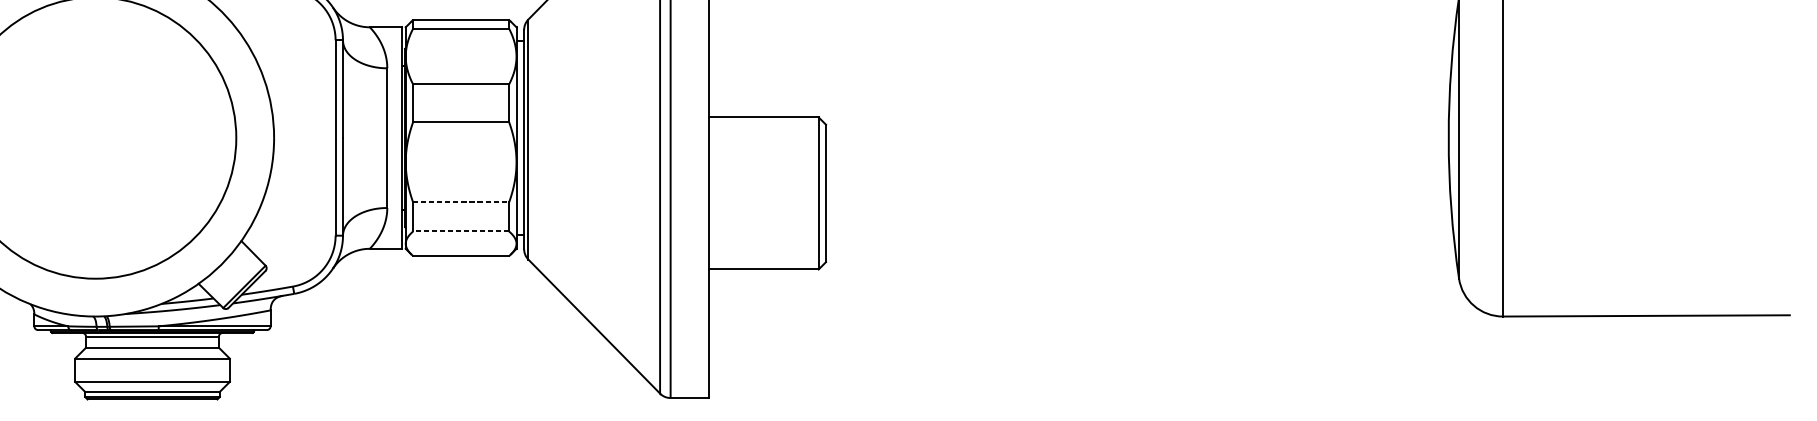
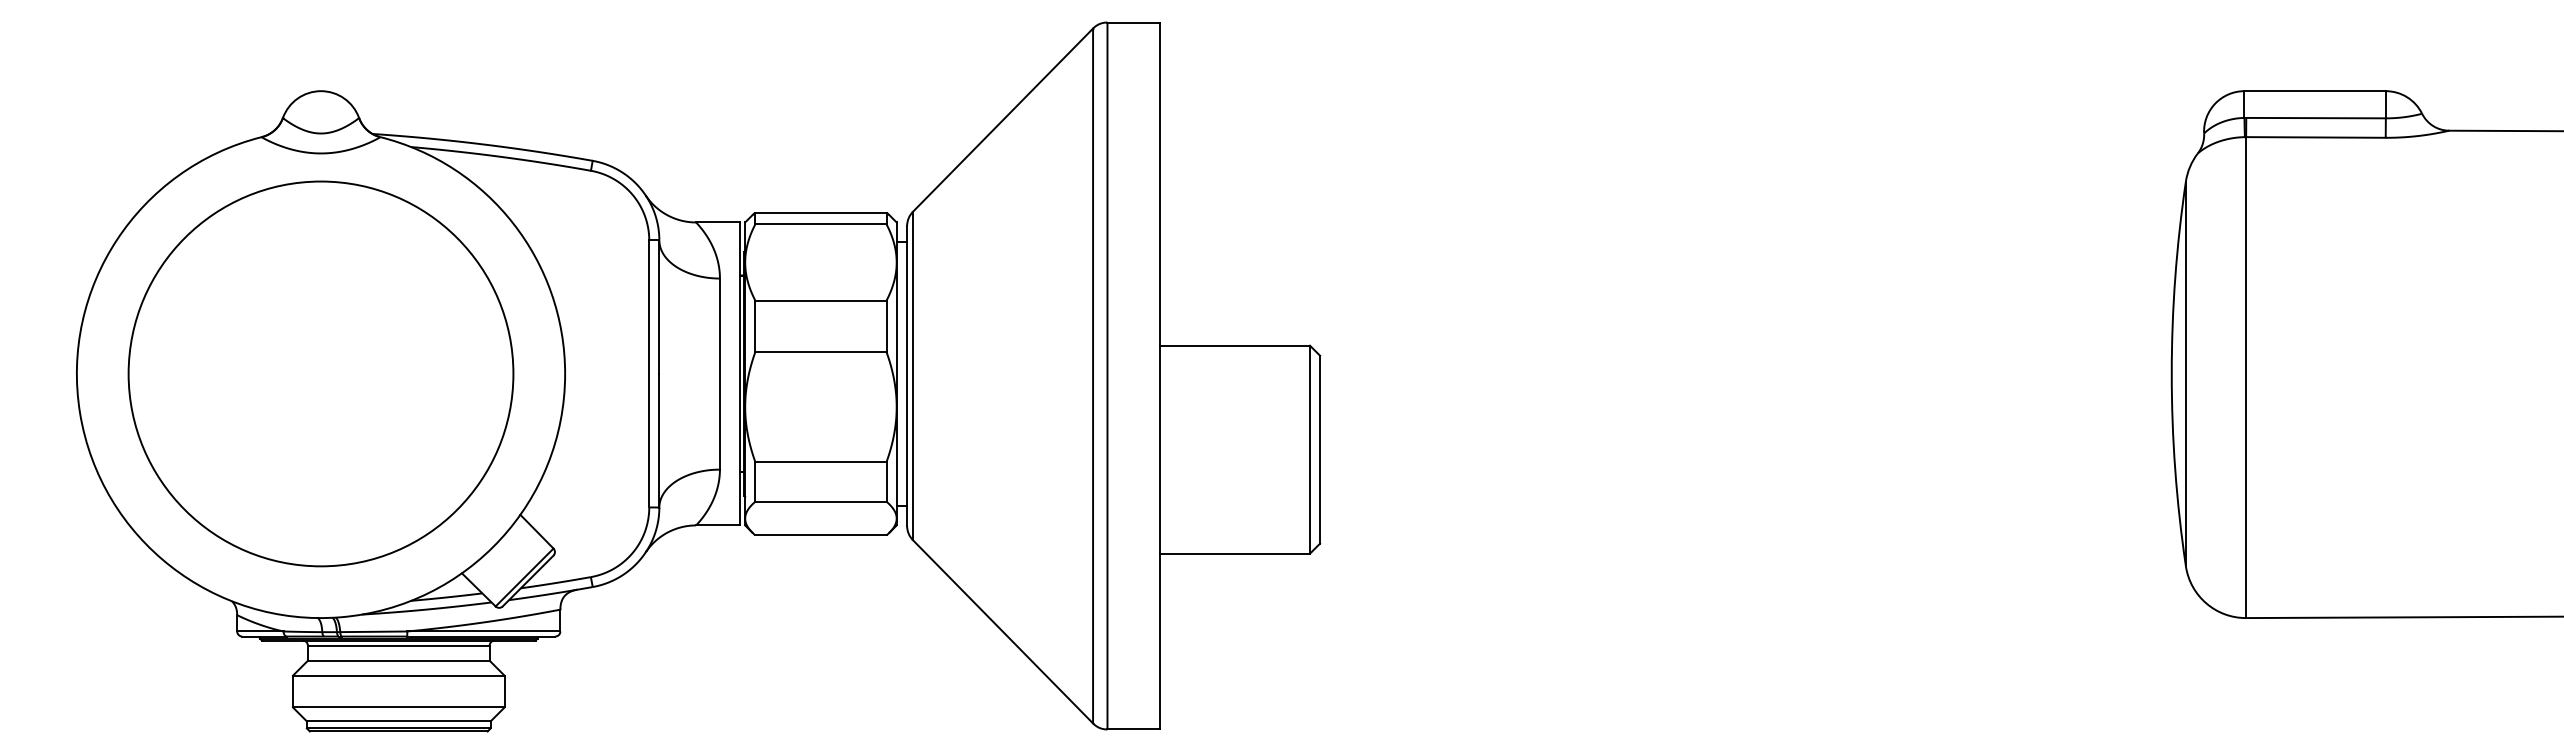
line: (460, 202) -> (820, 461), dashed -> solid
line: (460, 231) -> (820, 501), dashed -> solid

